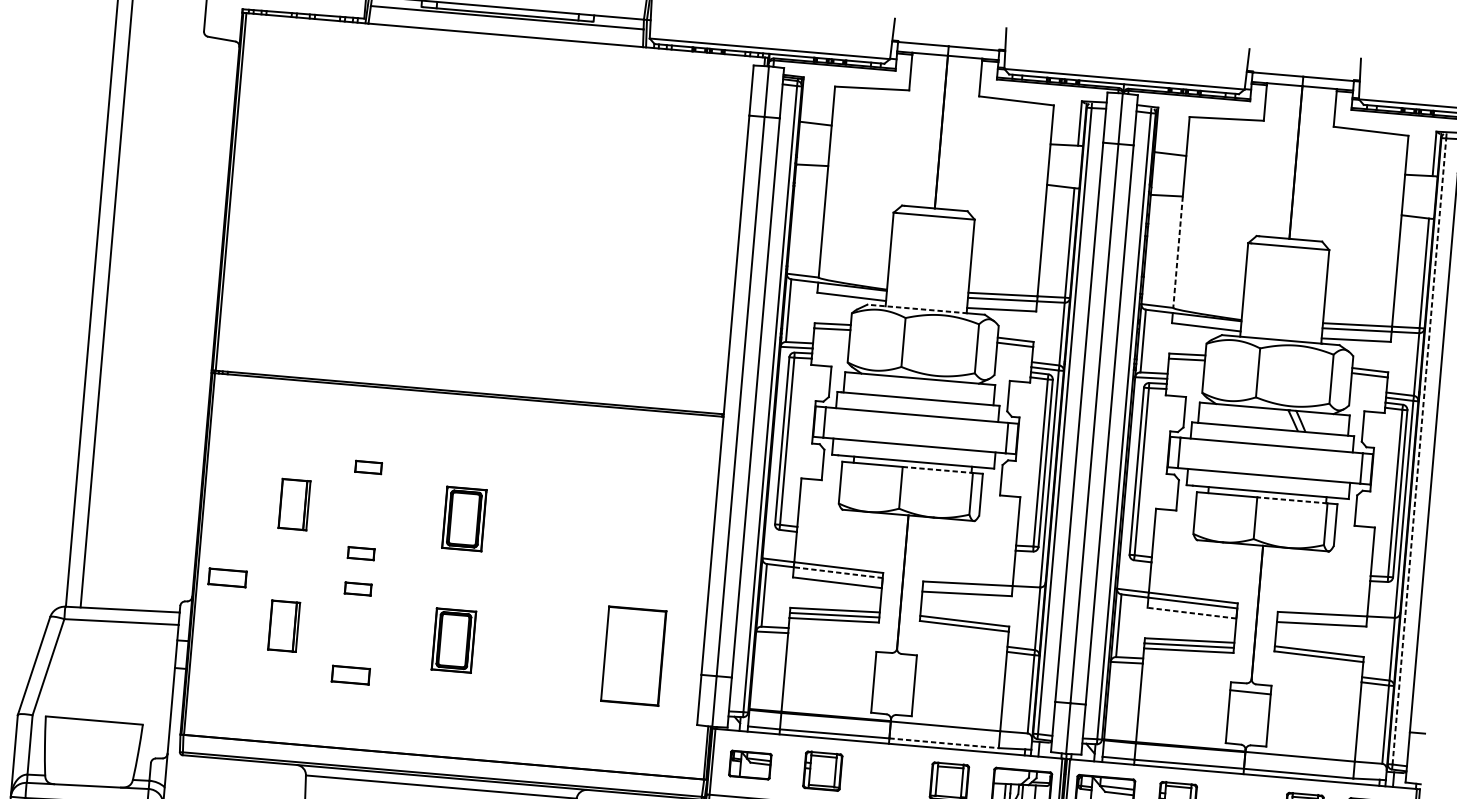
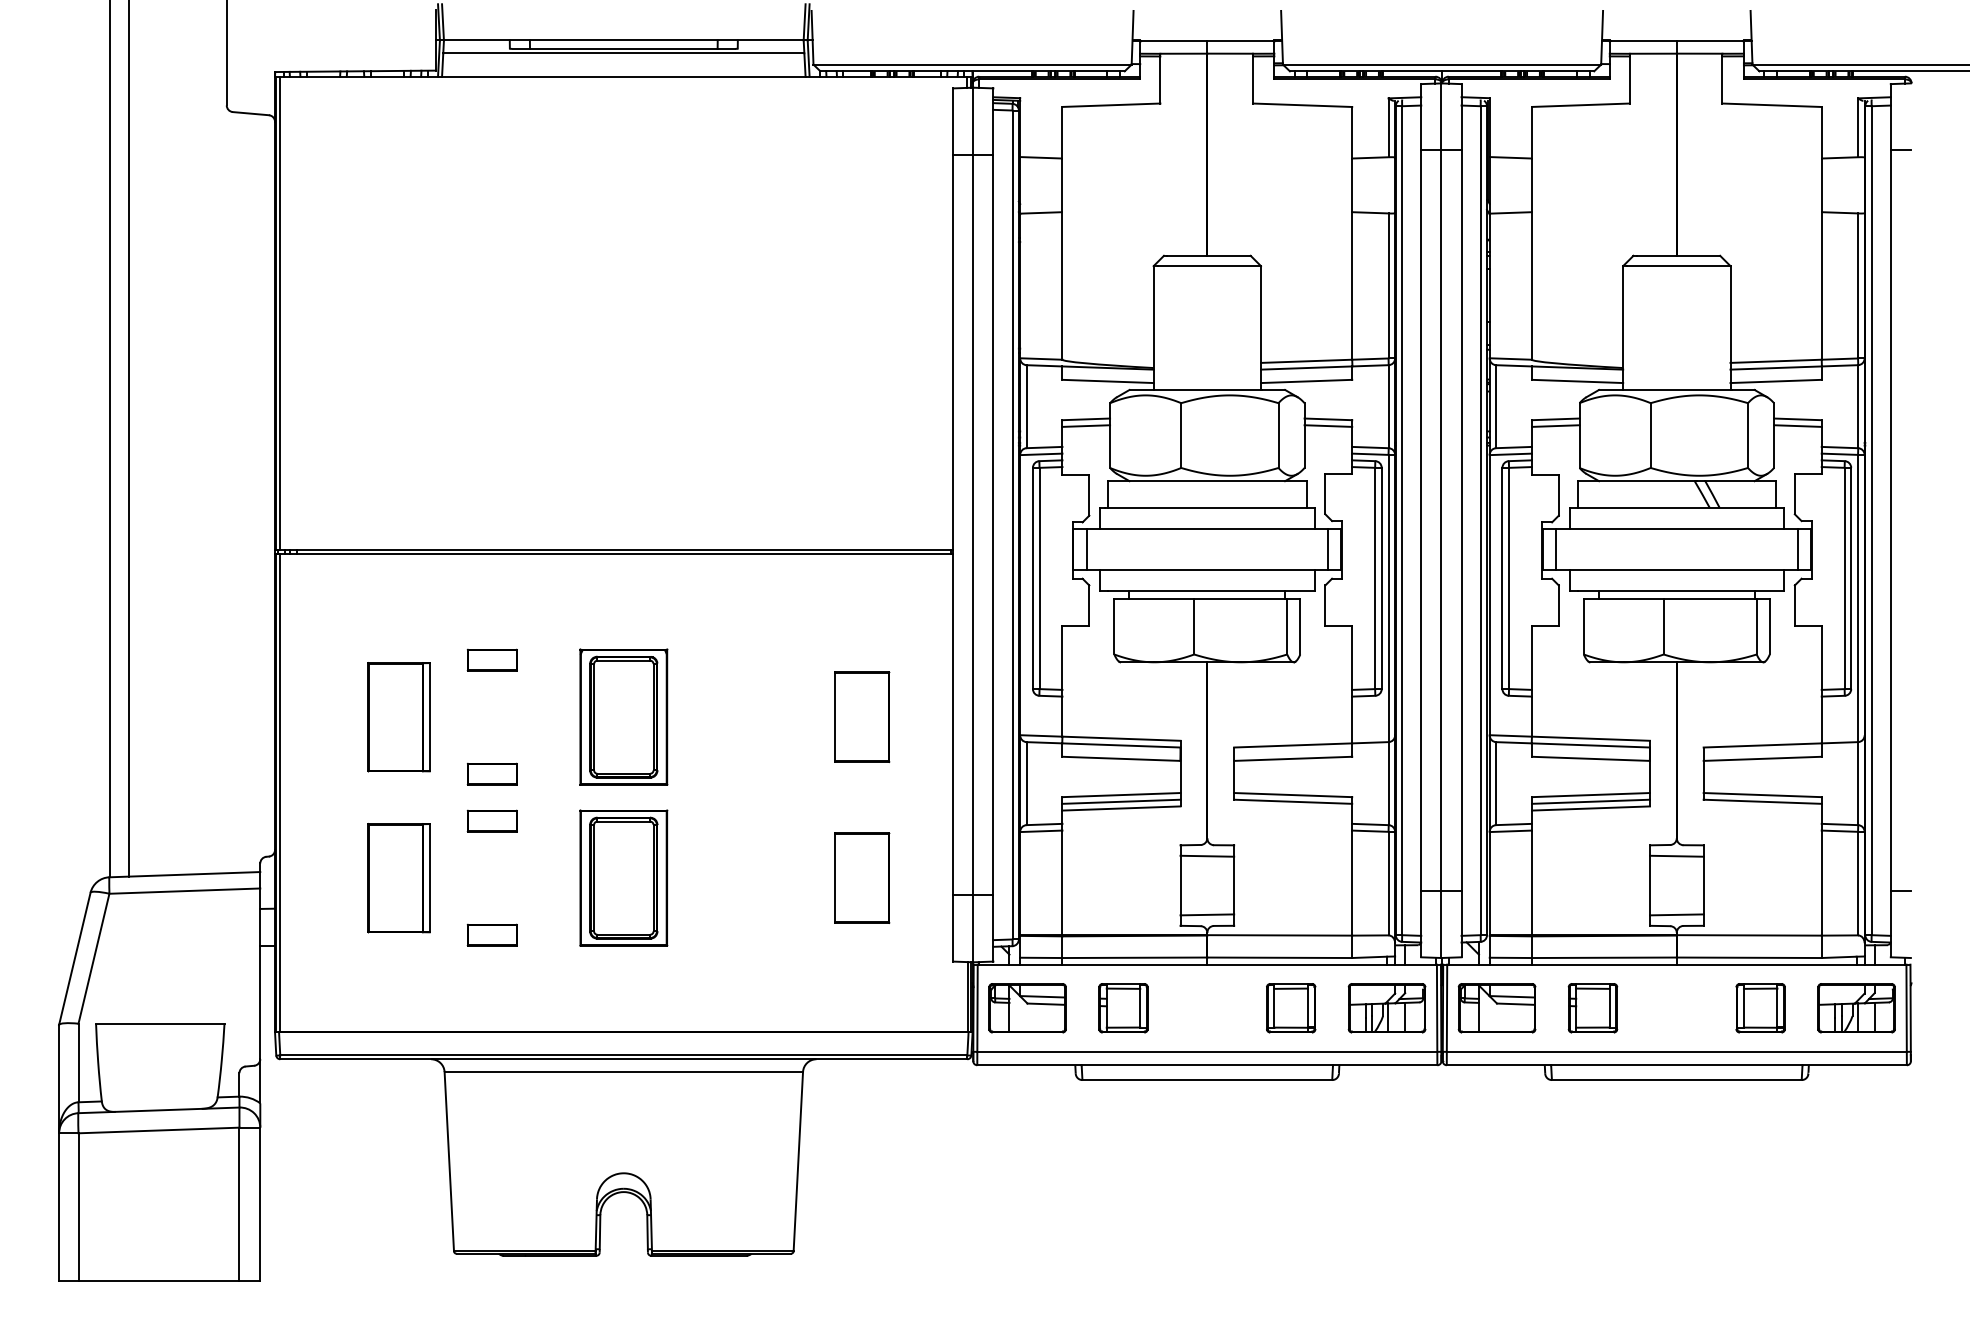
line: (1177, 251) -> (1531, 285), dashed -> solid
line: (917, 308) -> (1195, 389), dashed -> solid
line: (1419, 451) -> (1871, 520), dashed -> solid
part: (368, 466) -> (491, 659), size x1.43
line: (938, 470) -> (1241, 599), dashed -> solid
line: (1291, 500) -> (1709, 599), dashed -> solid
part: (294, 504) -> (398, 717), size x1.67
part: (464, 518) -> (623, 716), size x1.67
part: (644, 534) -> (862, 716), added
part: (360, 553) -> (491, 773), size x1.43
line: (837, 572) -> (1120, 745), dashed -> solid
part: (227, 577) -> (318, 820), removed
part: (357, 588) -> (491, 820), size x1.43
line: (1191, 612) -> (1590, 758), dashed -> solid
part: (283, 626) -> (398, 878), size x1.67
part: (453, 640) -> (623, 877), size x1.67
part: (634, 655) -> (862, 877), size x0.71
line: (896, 661) -> (1207, 855), added
line: (892, 705) -> (1207, 914), added
line: (1246, 736) -> (1676, 914), added
line: (944, 743) -> (1280, 957), dashed -> solid
part: (750, 765) -> (1027, 1008), size x1.43

